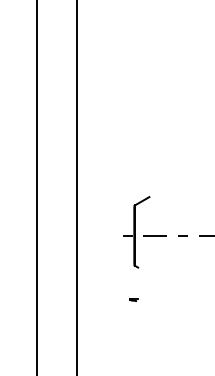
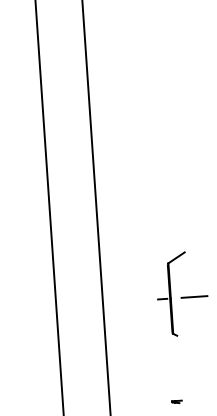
part: (133, 299) -> (176, 401), moved

